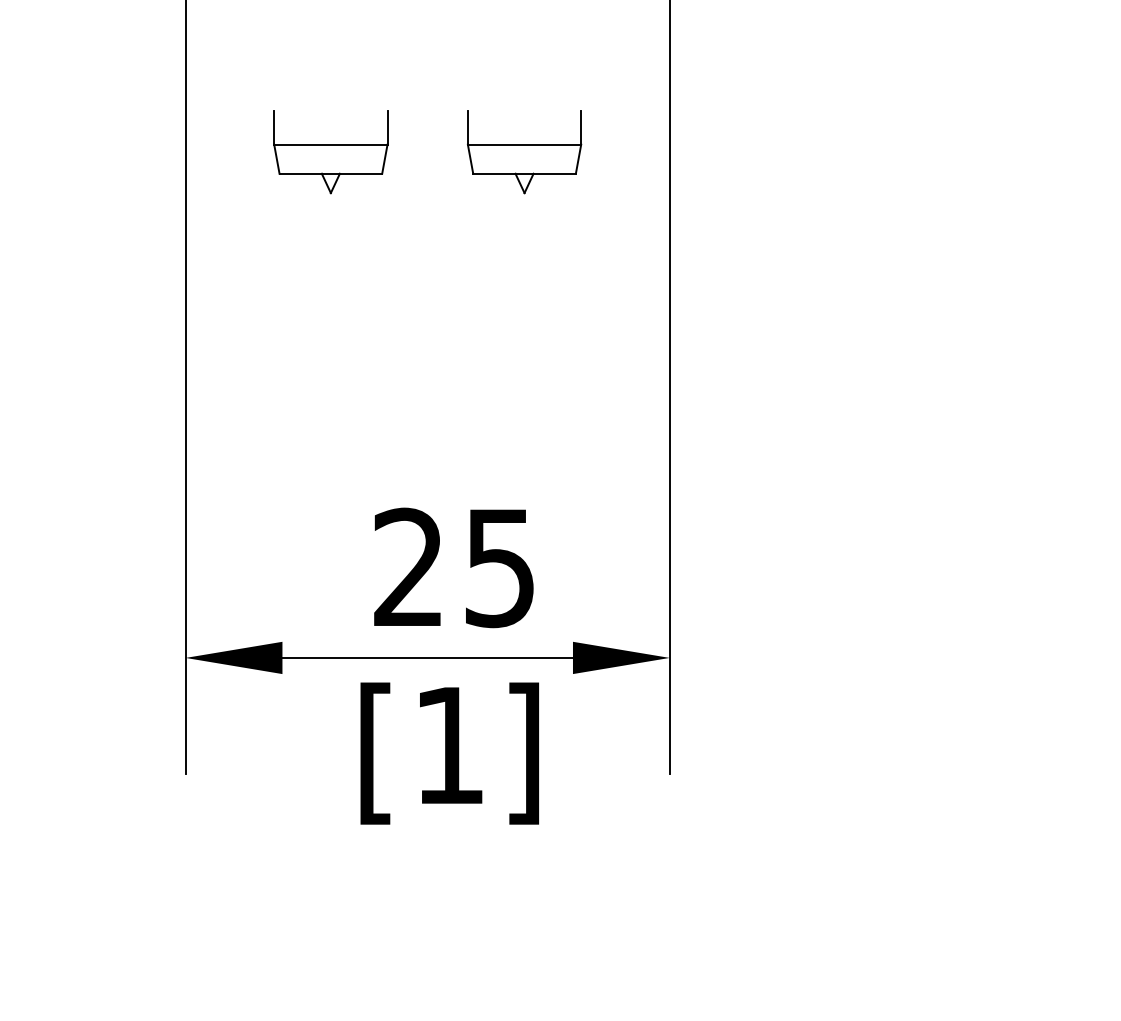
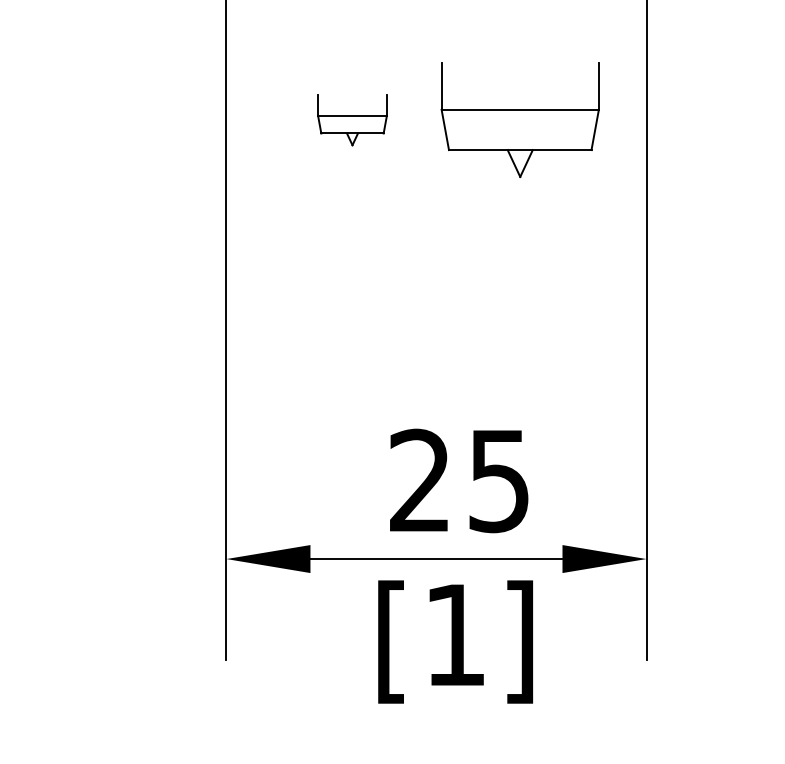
part: (330, 152) -> (352, 120), size x0.7
part: (524, 152) -> (520, 120), size x1.6

